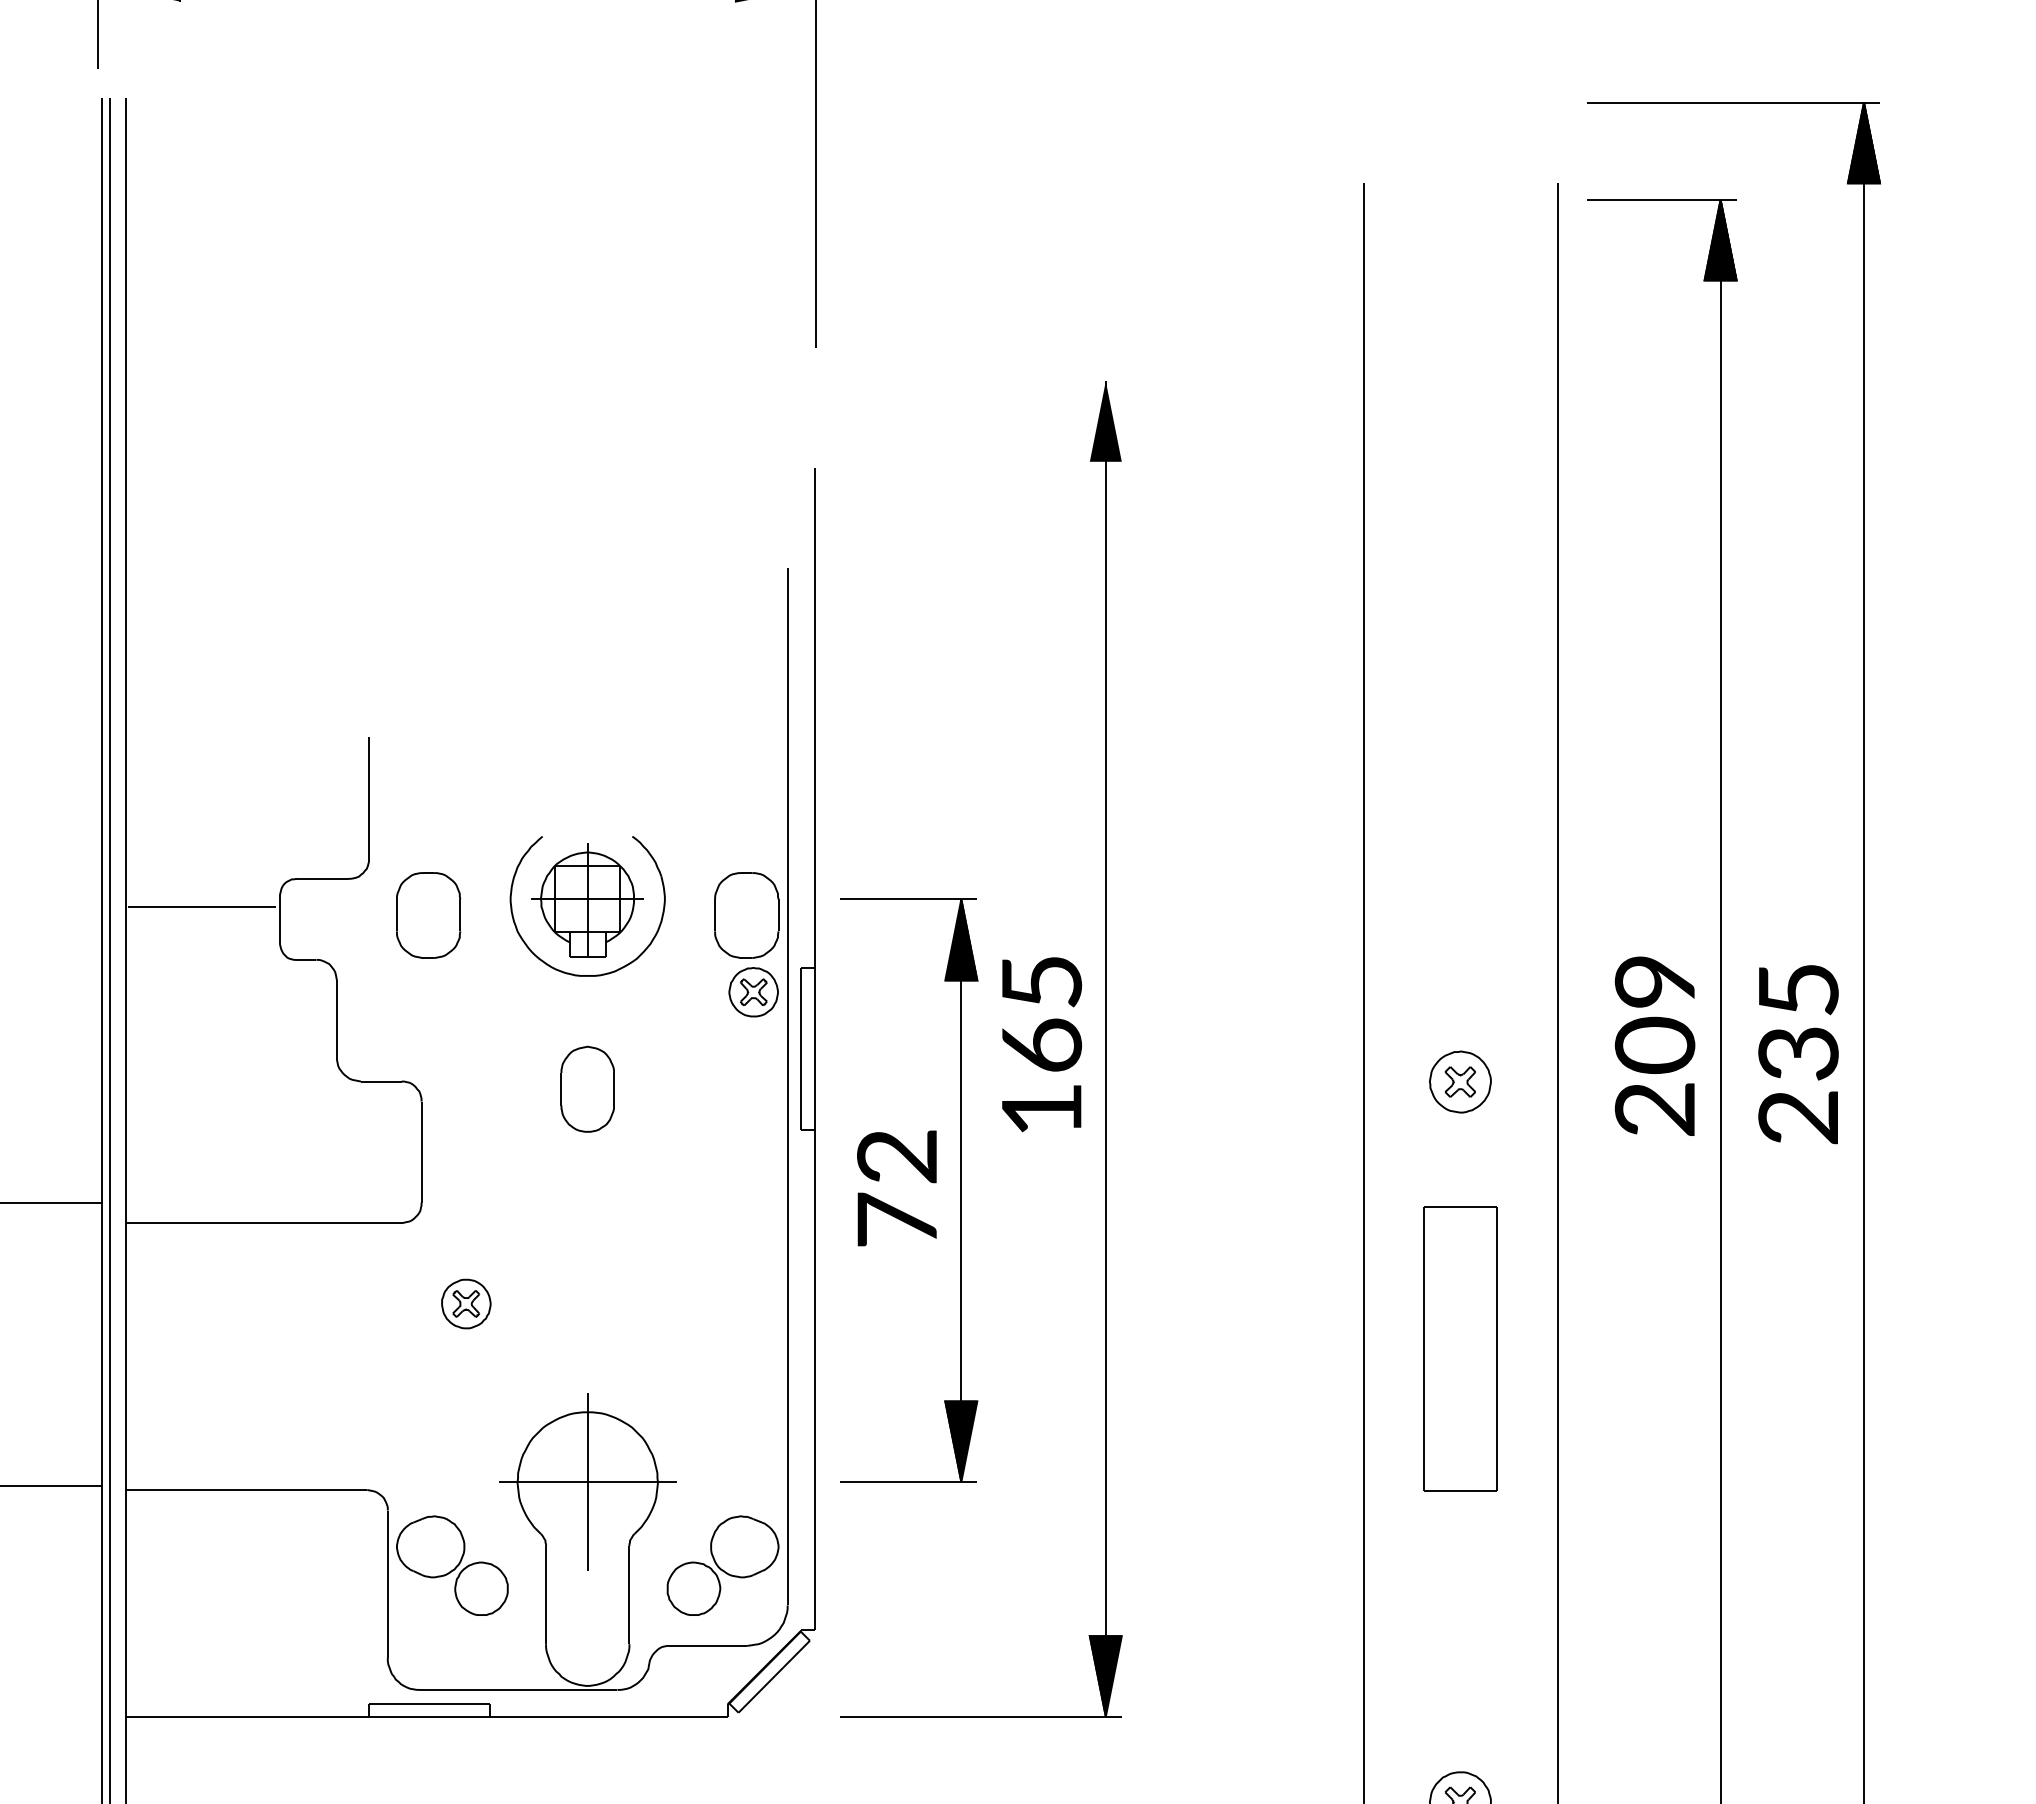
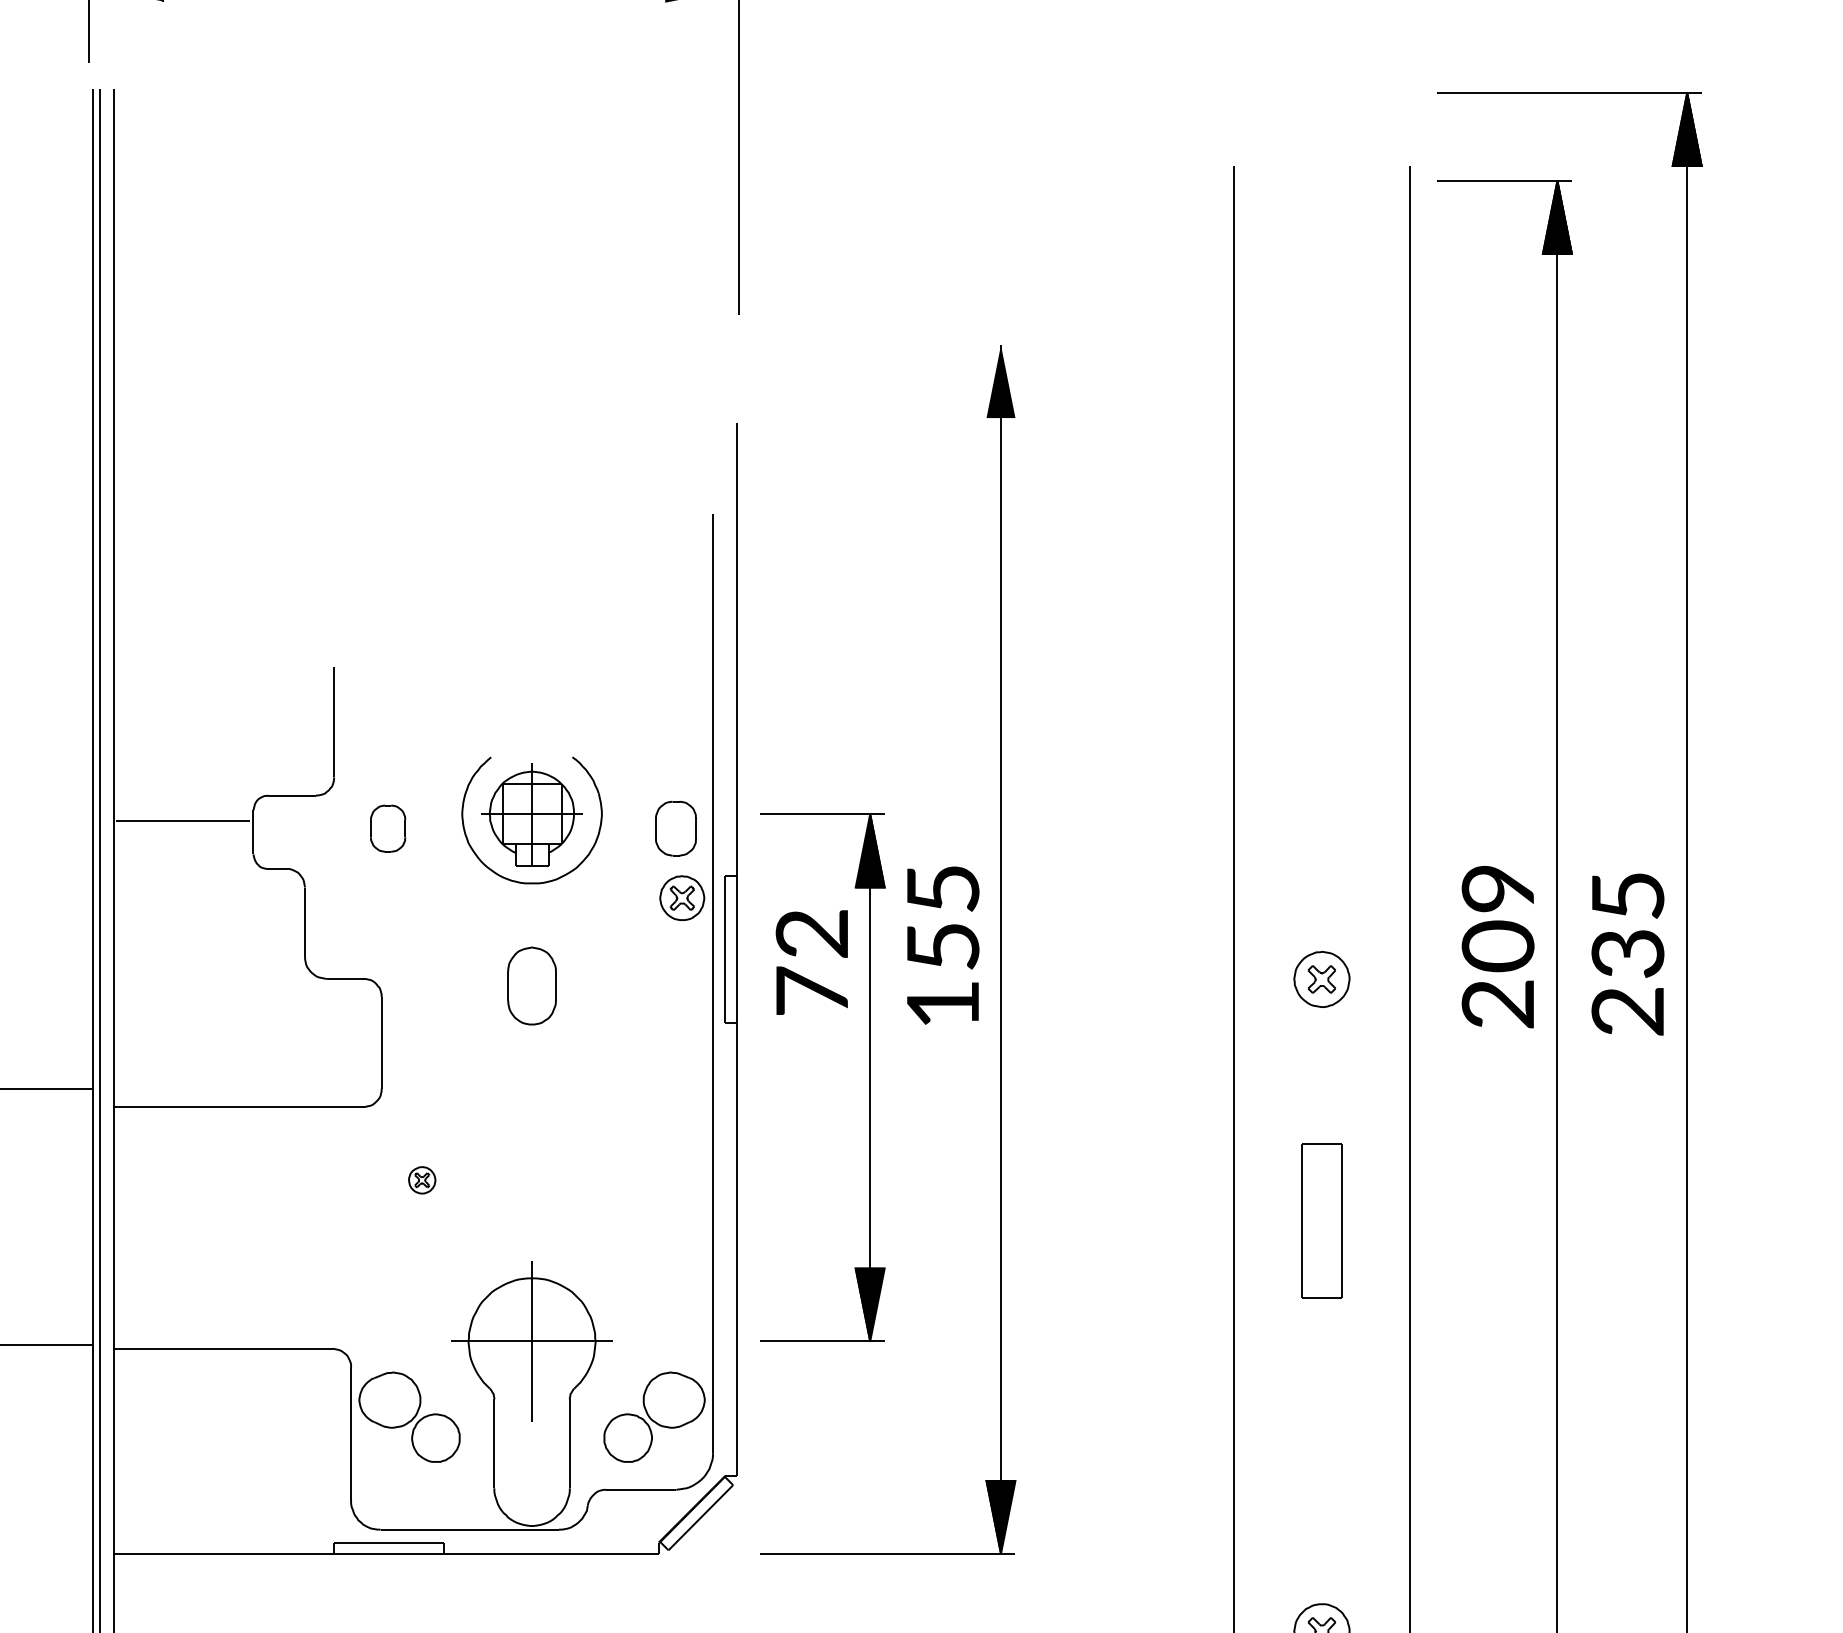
part: (428, 915) -> (387, 828), size x0.6
part: (746, 915) -> (675, 828), size x0.7
text: (1042, 1044) -> (943, 945), 165 -> 155
text: (896, 1188) -> (811, 962), moved
part: (466, 1303) -> (422, 1179), size x0.6
part: (1460, 1348) -> (1322, 1220), size x0.6

